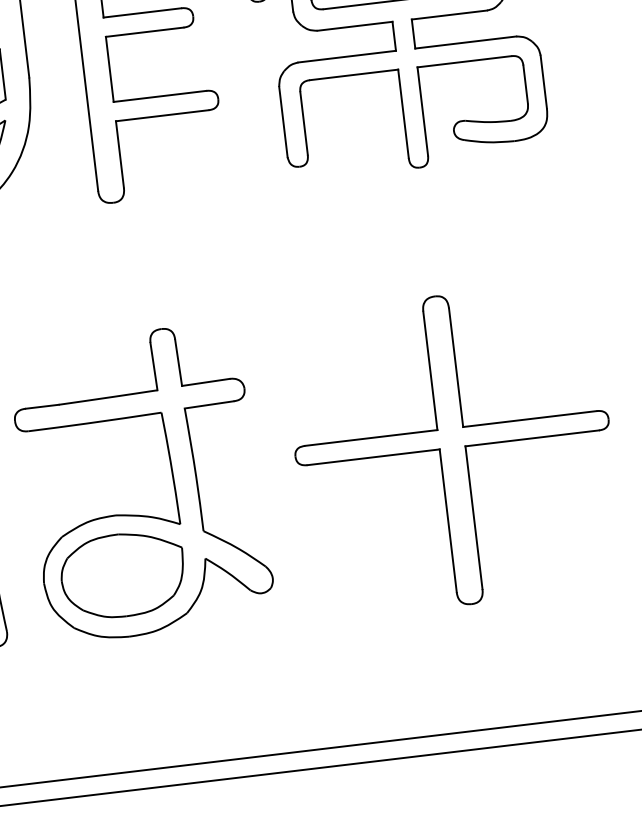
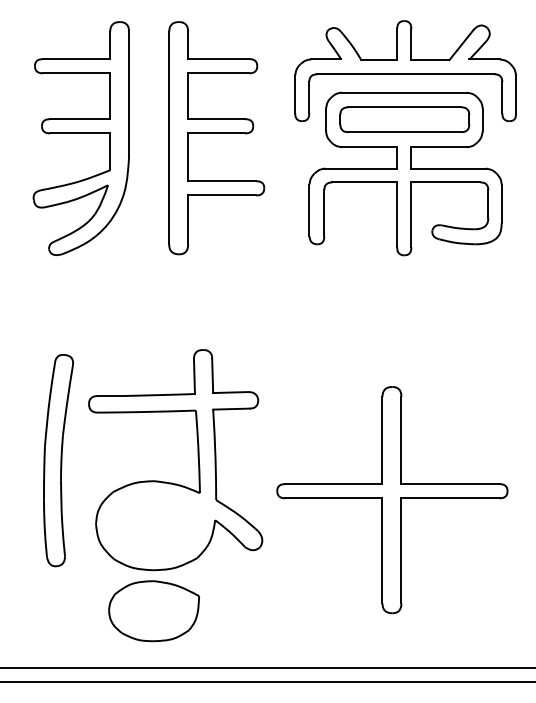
part: (453, 450) -> (392, 500), moved
part: (122, 575) -> (153, 611), moved

